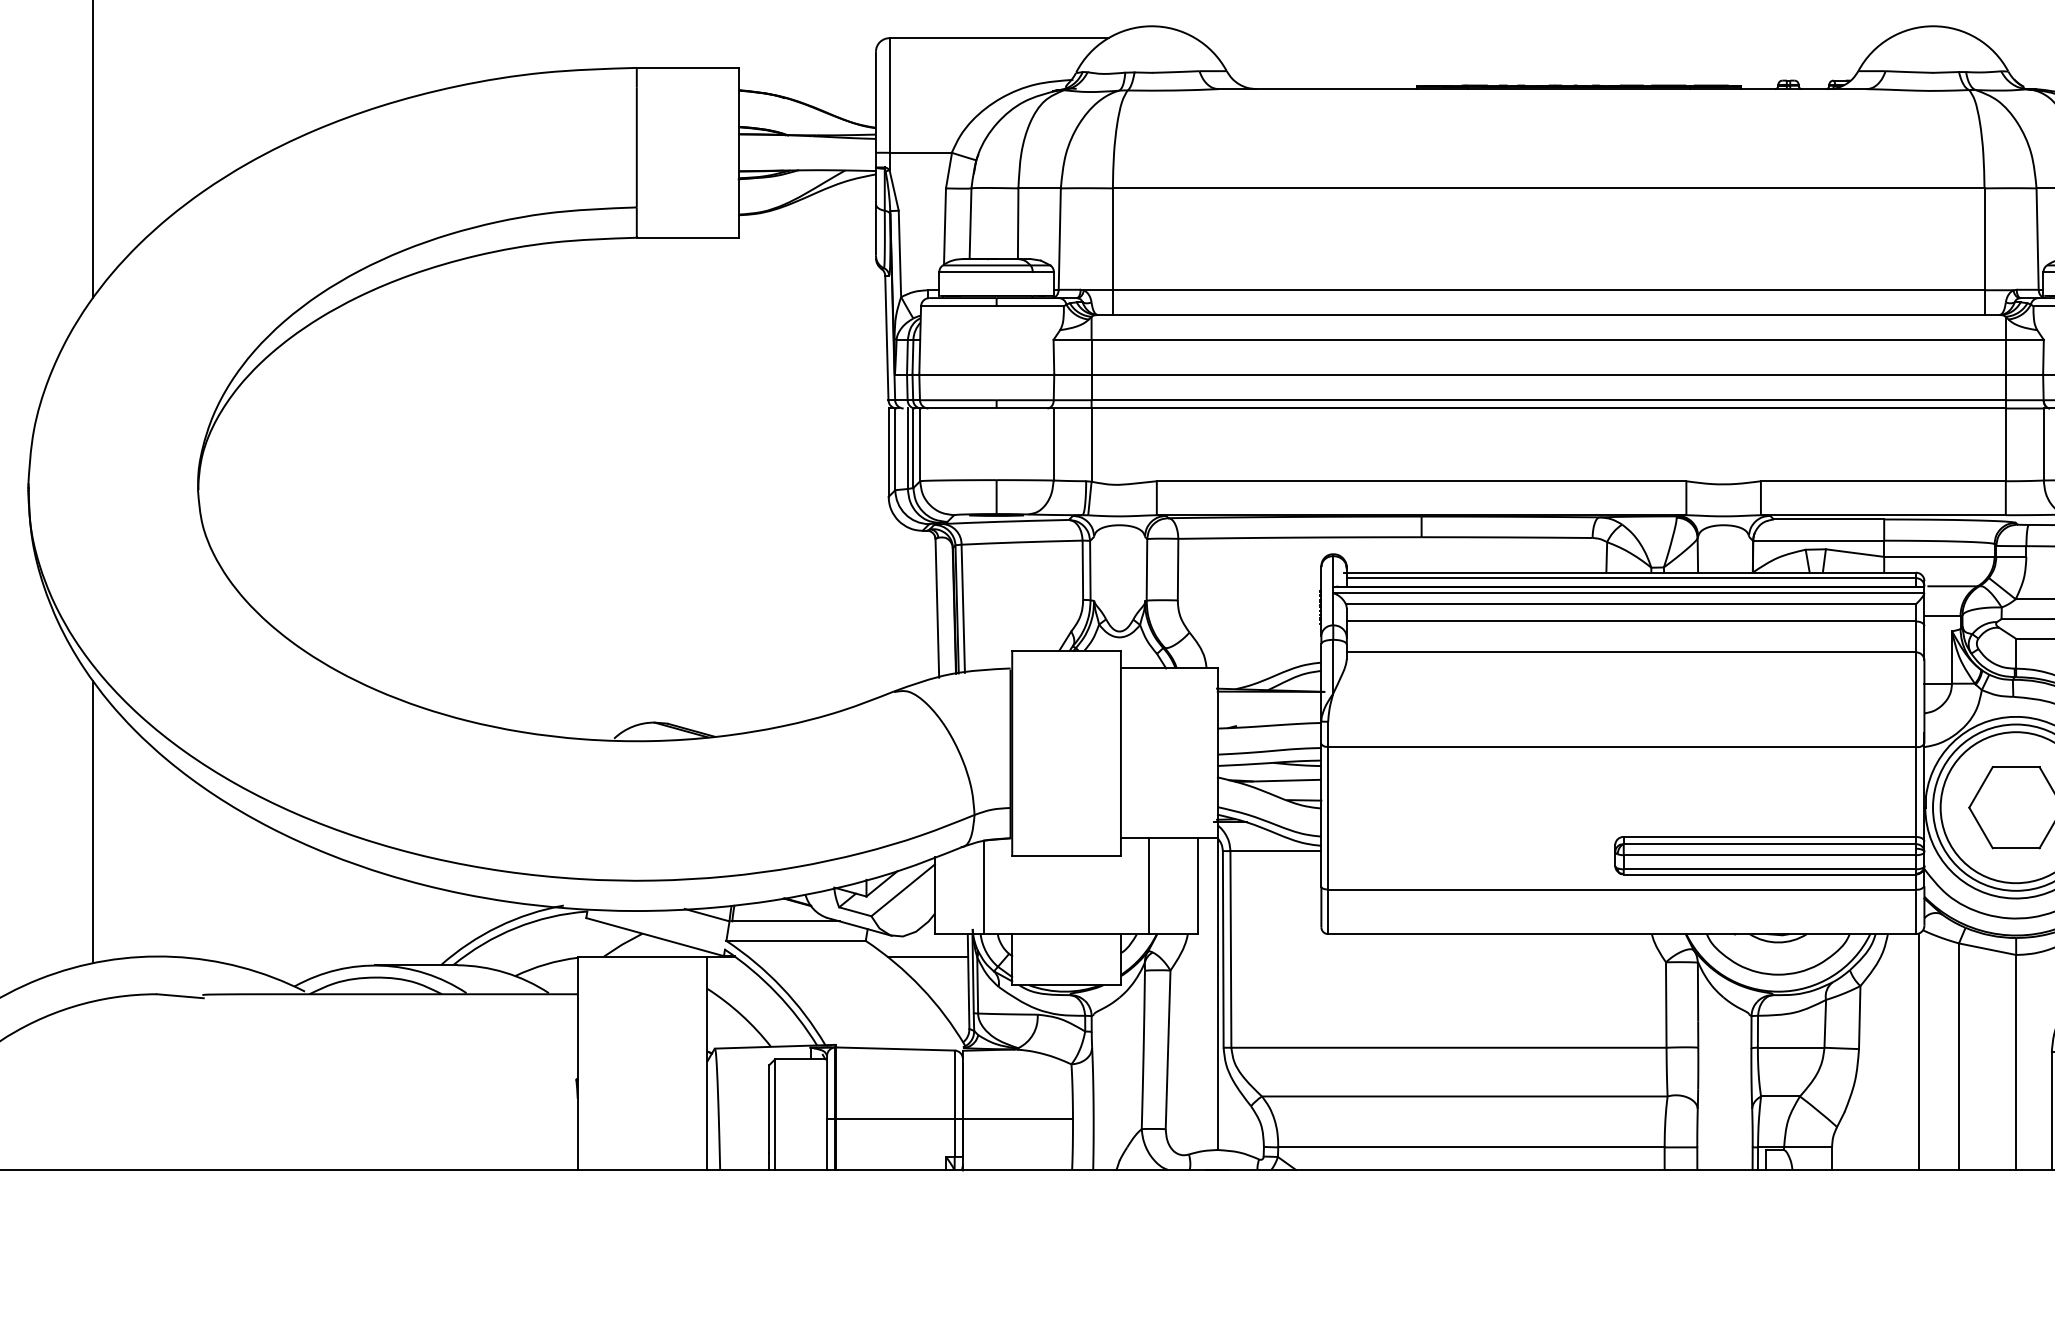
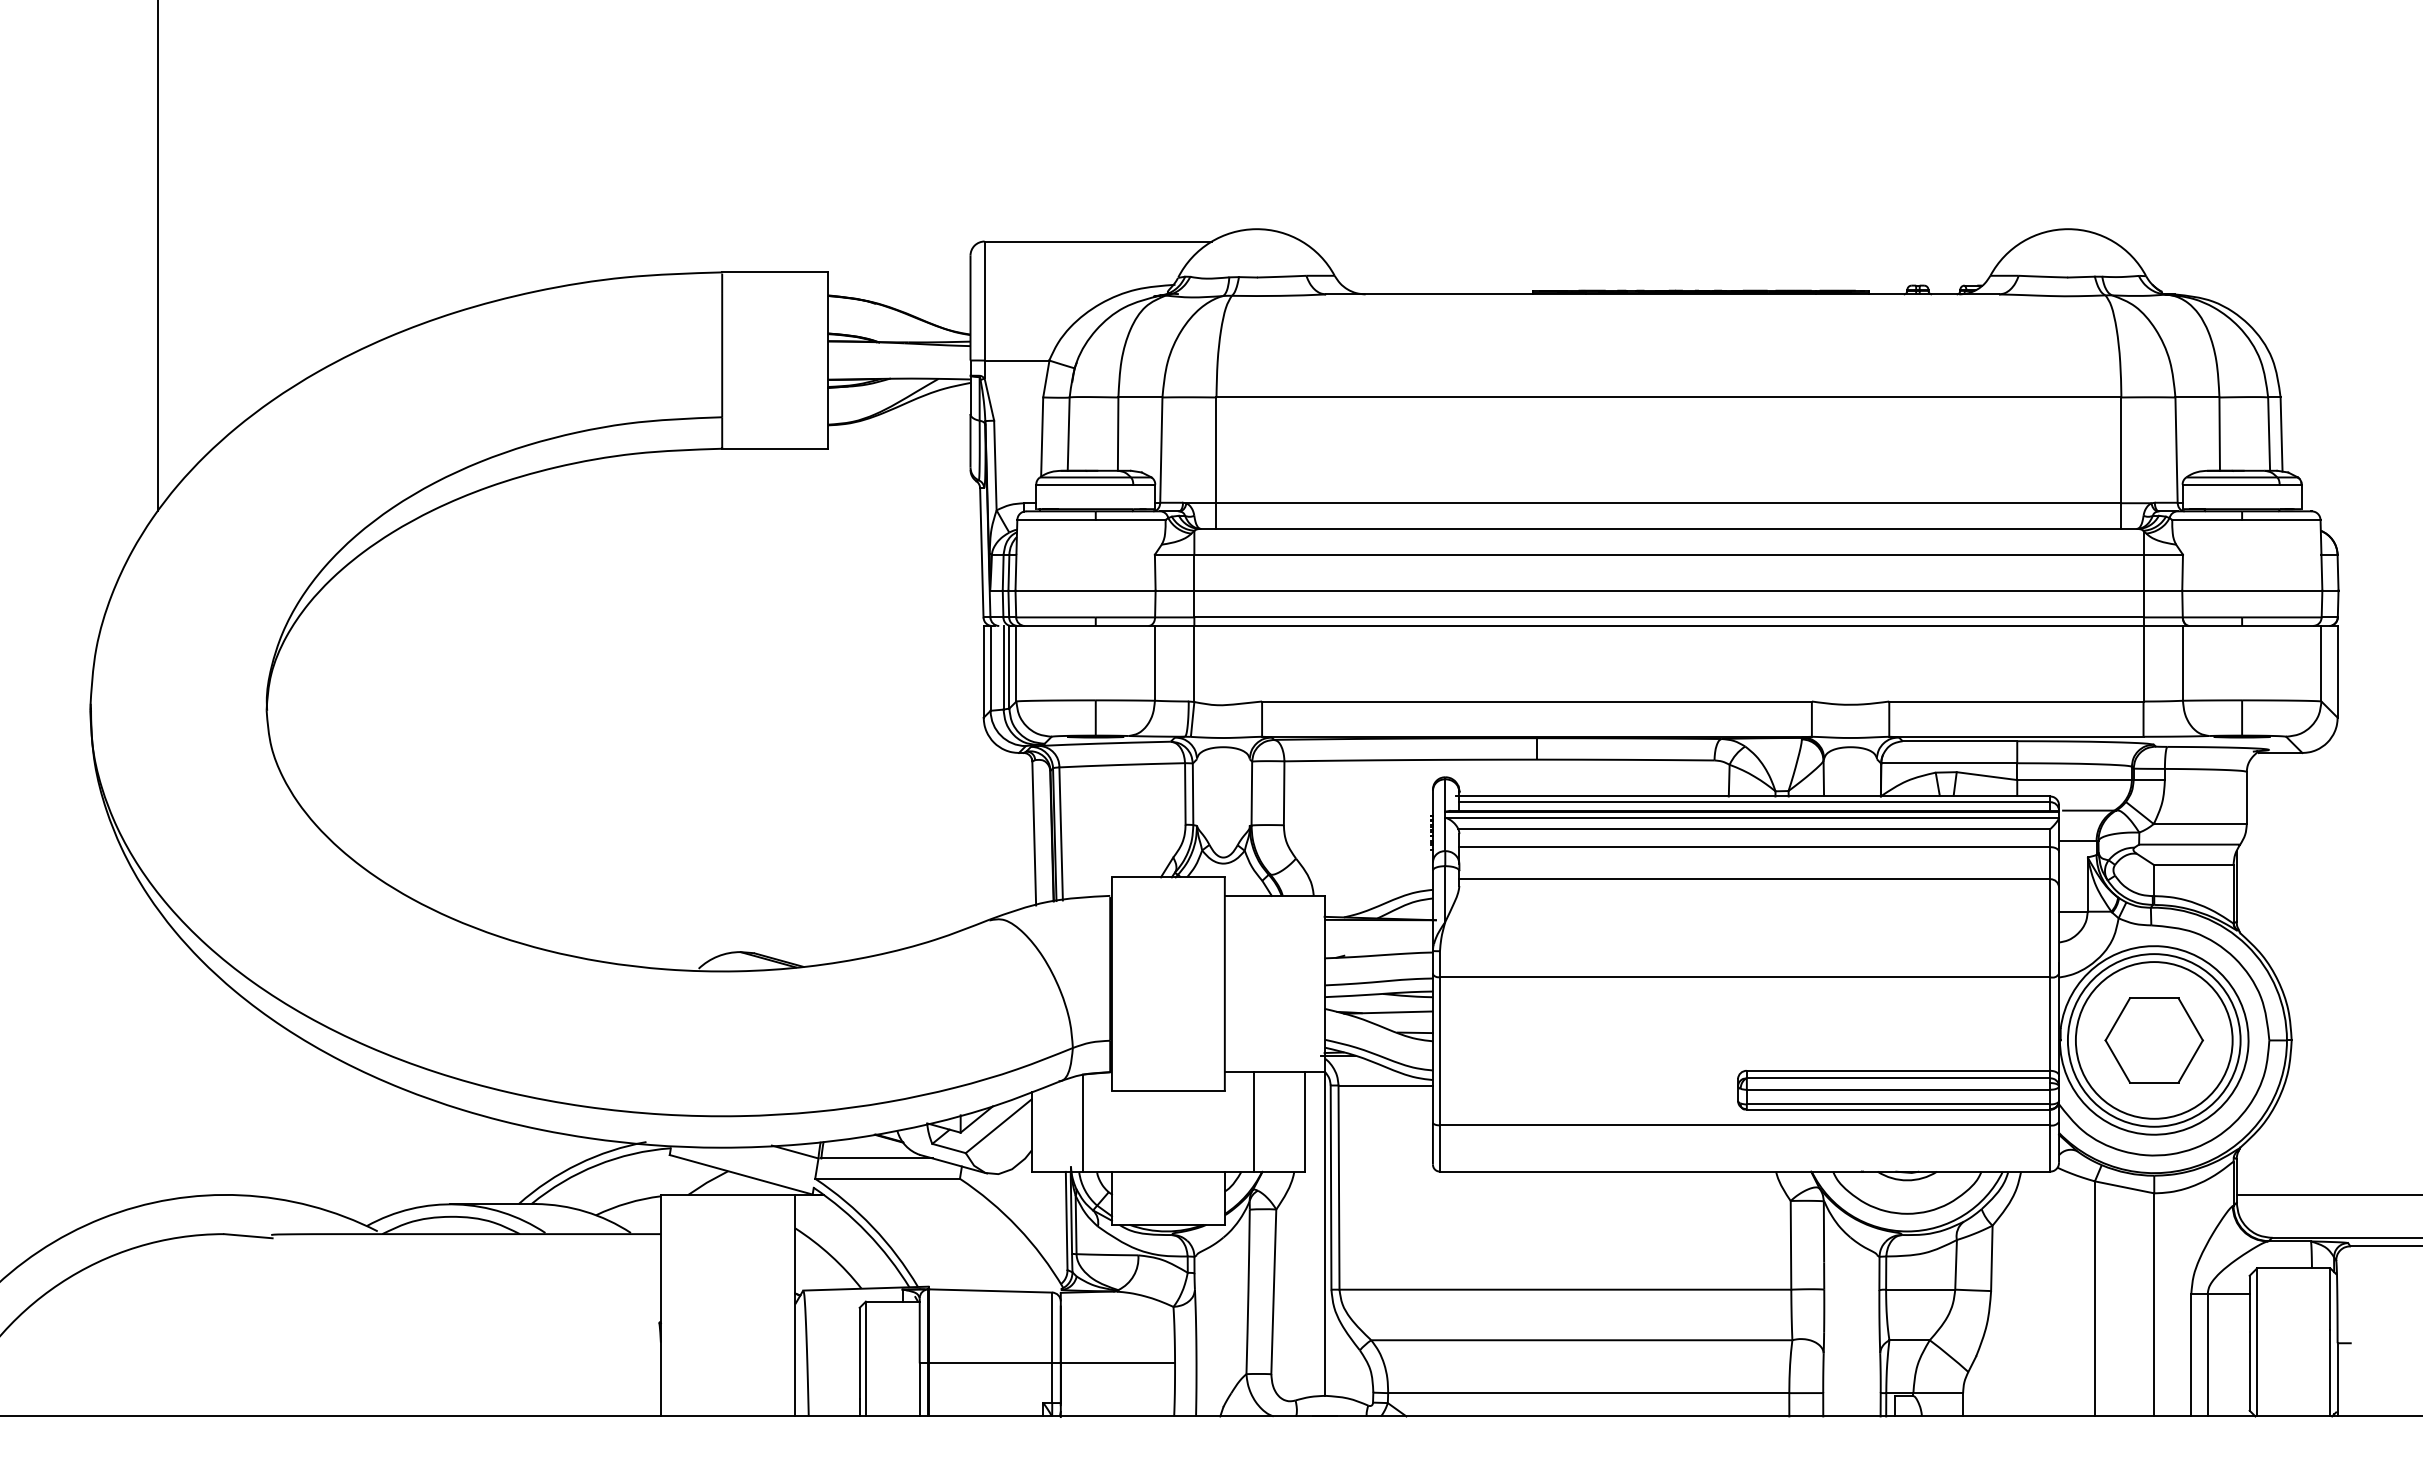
line: (92, 821) -> (157, 1054), removed
line: (927, 956) -> (1024, 1194), removed
line: (1919, 1051) -> (2053, 1293), removed

